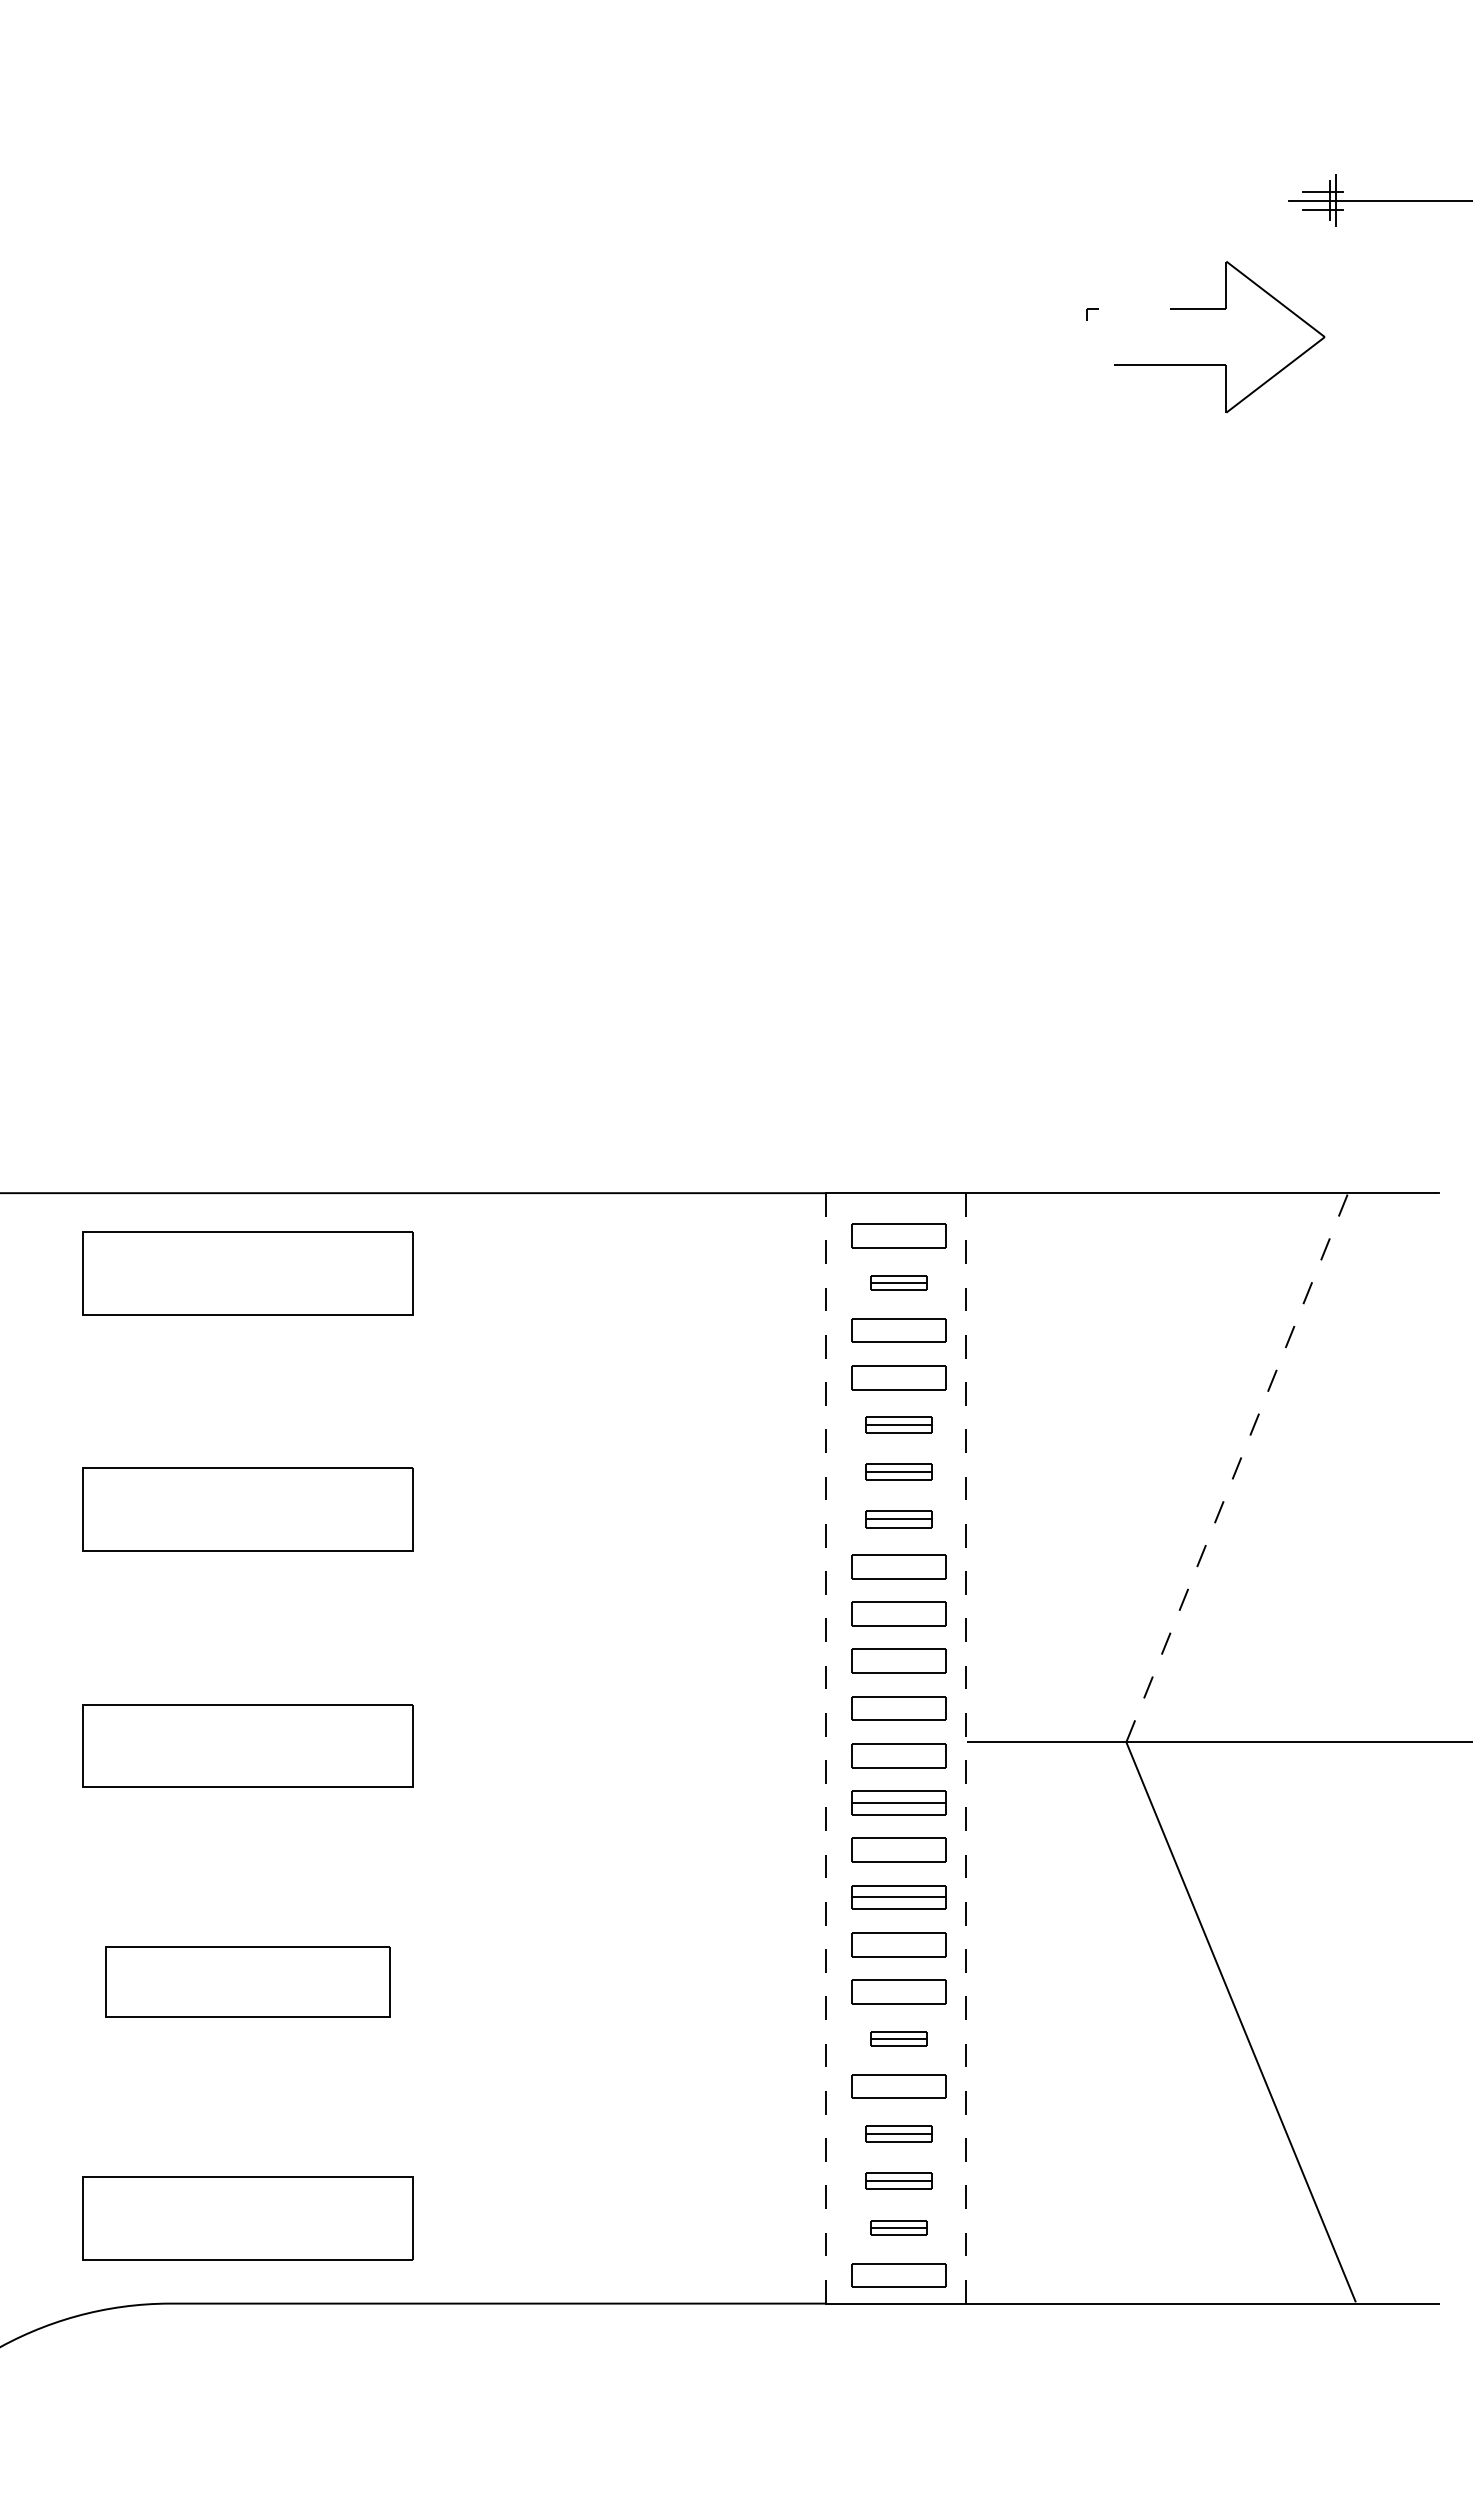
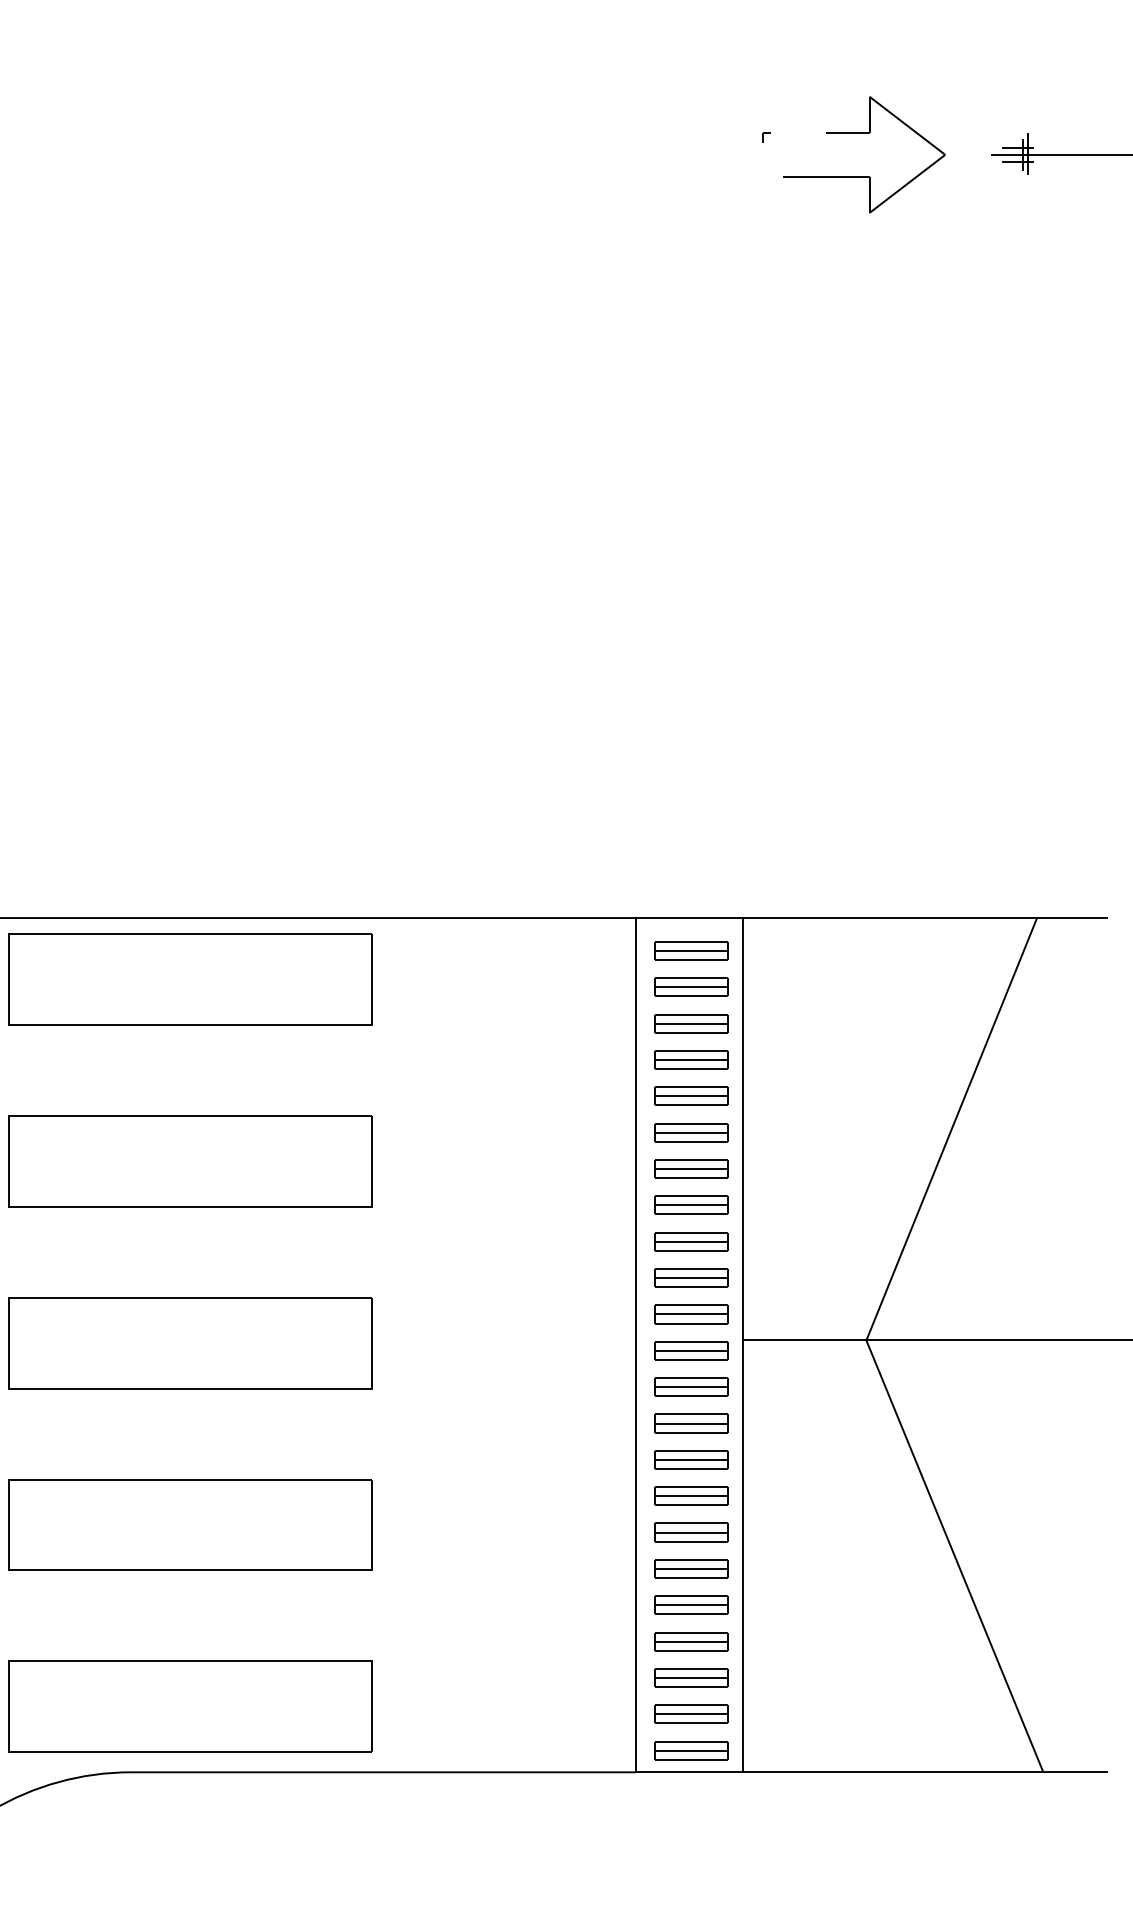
part: (1205, 364) -> (853, 175), moved
line: (898, 1235) -> (691, 950), added
part: (247, 1272) -> (190, 979), size x1.43
part: (898, 1282) -> (691, 986), size x1.67
line: (898, 1330) -> (691, 1023), added
line: (898, 1377) -> (691, 1059), added
part: (898, 1424) -> (691, 1096), size x1.43
line: (1237, 1467) -> (951, 1129), dashed -> solid
part: (898, 1471) -> (691, 1132), size x1.43
part: (247, 1509) -> (190, 1161), size x1.43
part: (898, 1519) -> (691, 1169), size x1.43
line: (898, 1566) -> (691, 1205), added
line: (898, 1613) -> (691, 1241), added
line: (898, 1661) -> (691, 1278), added
line: (898, 1708) -> (691, 1314), added
part: (247, 1745) -> (190, 1342), size x1.43
line: (826, 1747) -> (635, 1344), dashed -> solid
line: (966, 1747) -> (743, 1344), dashed -> solid
line: (898, 1755) -> (691, 1350), added
line: (898, 1850) -> (691, 1423), added
line: (898, 1944) -> (691, 1496), added
part: (247, 1981) -> (190, 1524), size x1.67
line: (898, 1991) -> (691, 1532), added
part: (898, 2038) -> (691, 1568), size x1.67
line: (898, 2086) -> (691, 1605), added
part: (898, 2133) -> (691, 1641), size x1.43
part: (898, 2180) -> (691, 1677), size x1.43
part: (247, 2217) -> (190, 1706), size x1.43
part: (898, 2227) -> (691, 1713), size x1.67
line: (898, 2275) -> (691, 1750), added

